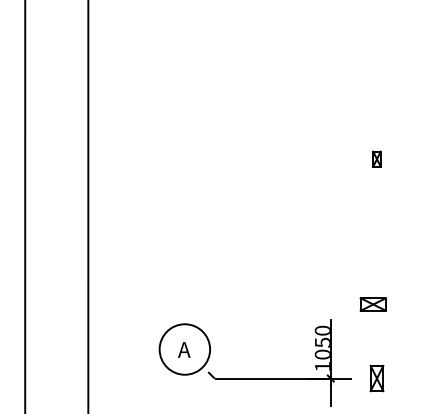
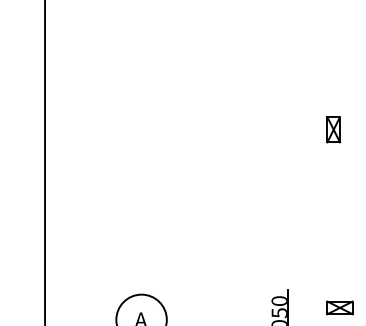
part: (376, 158) -> (333, 128), size x1.67
part: (372, 304) -> (339, 307), moved

